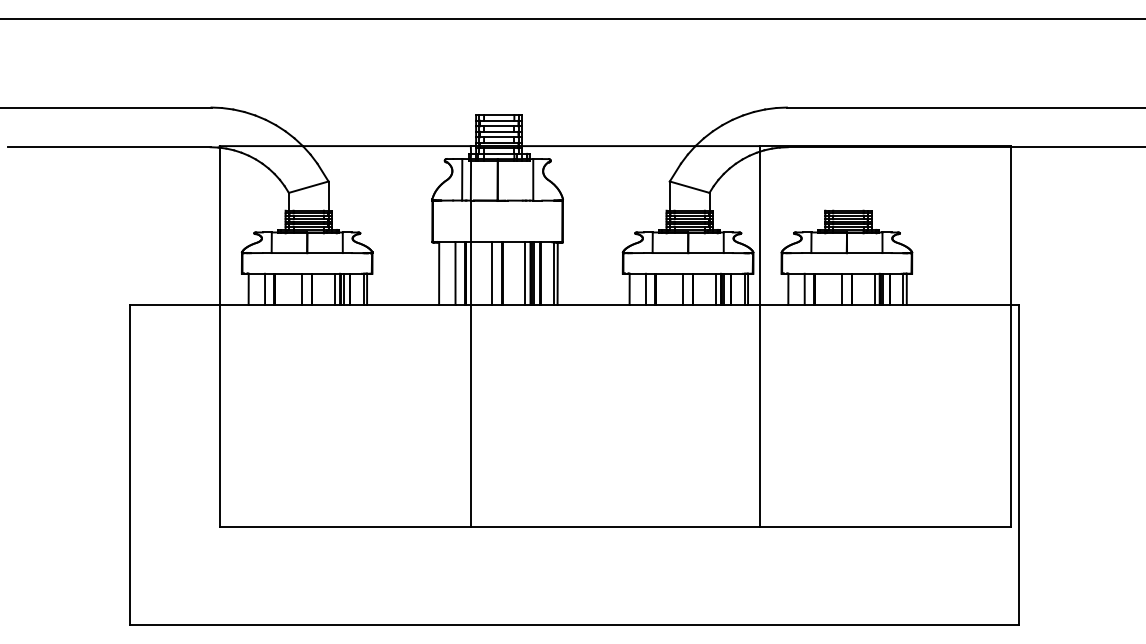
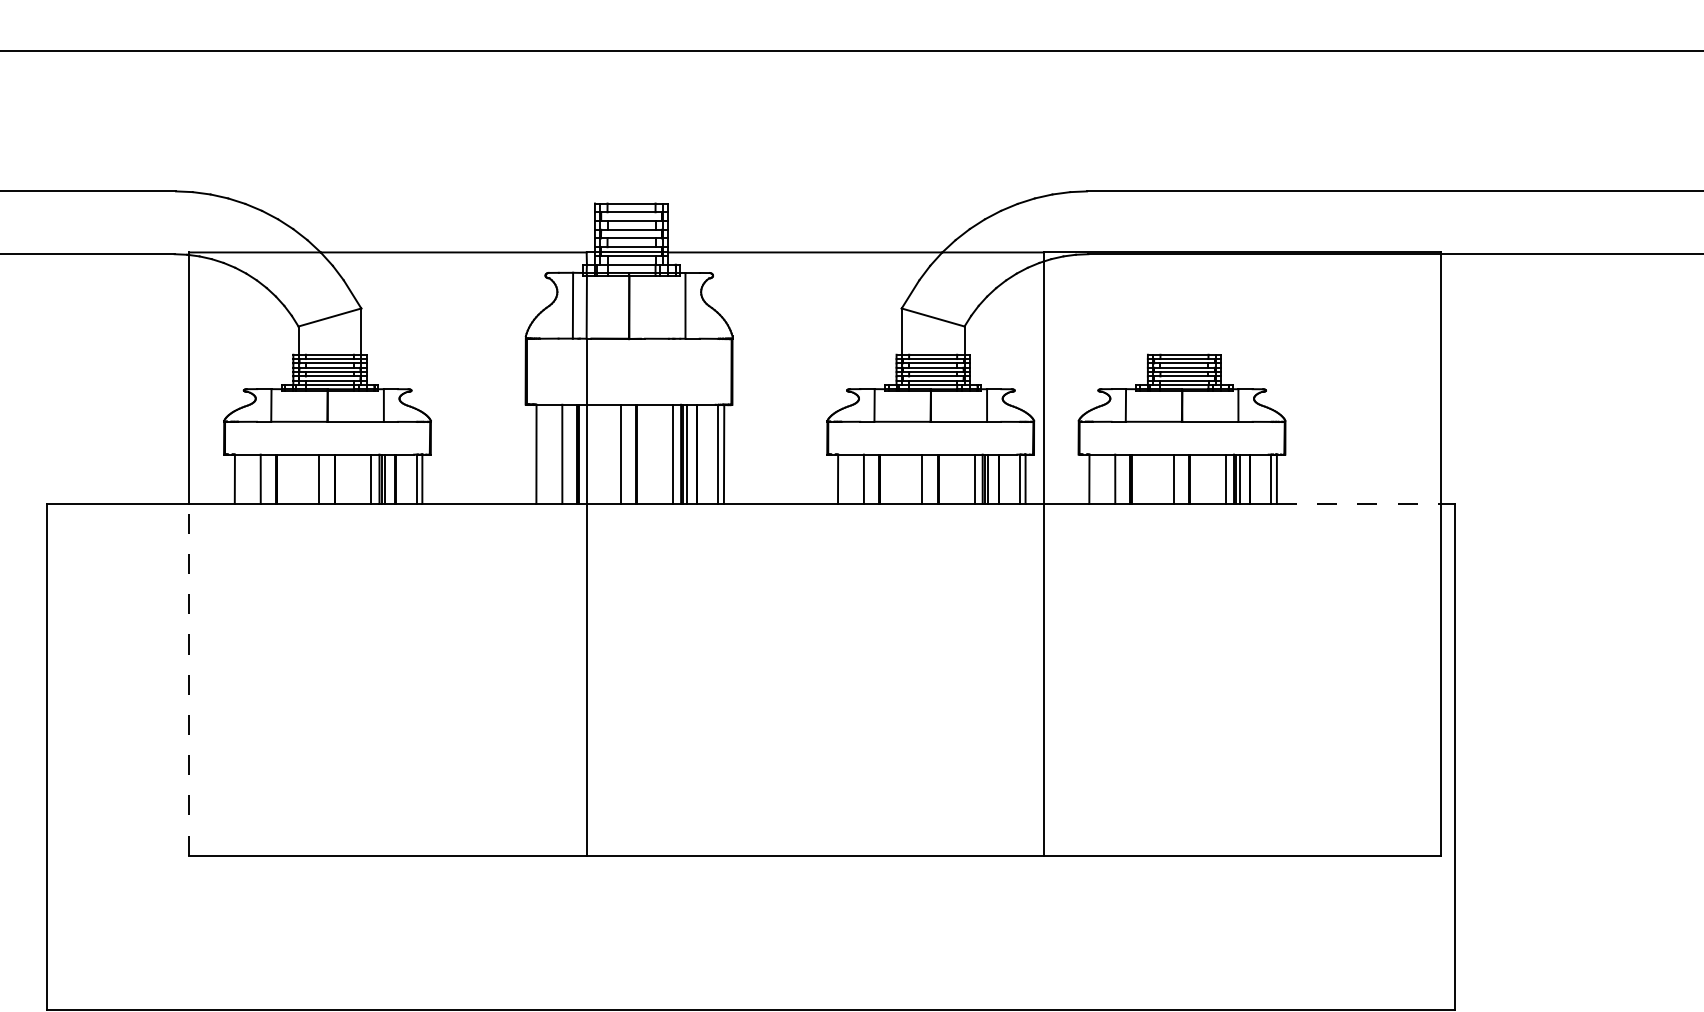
line: (958, 304) -> (1358, 503), solid -> dashed
line: (219, 415) -> (188, 678), solid -> dashed

